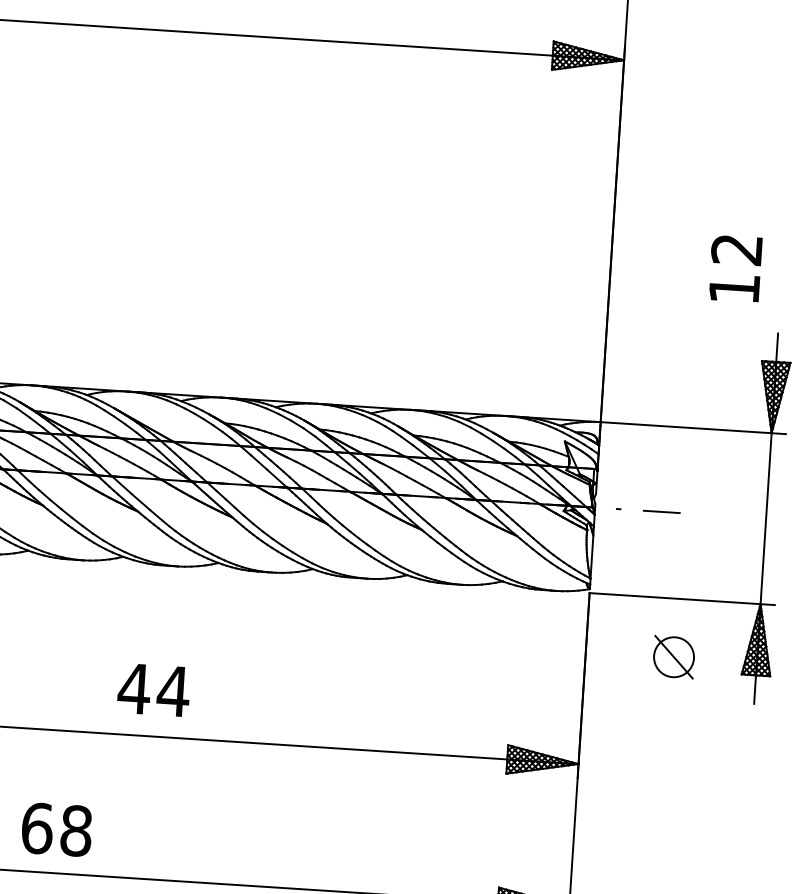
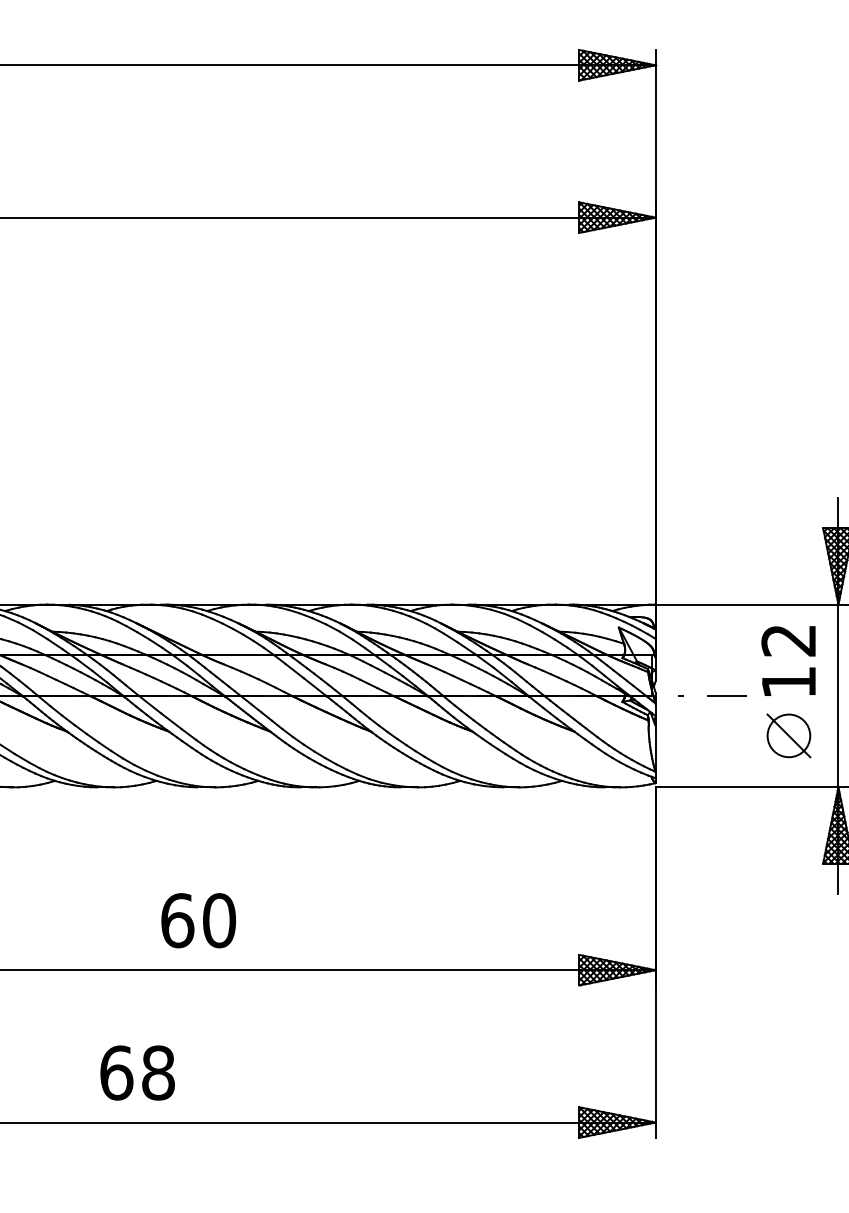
text: (735, 268) -> (788, 660), moved
part: (673, 656) -> (788, 735), moved
text: (154, 689) -> (198, 920), 44 -> 60
text: (56, 829) -> (137, 1072), moved

